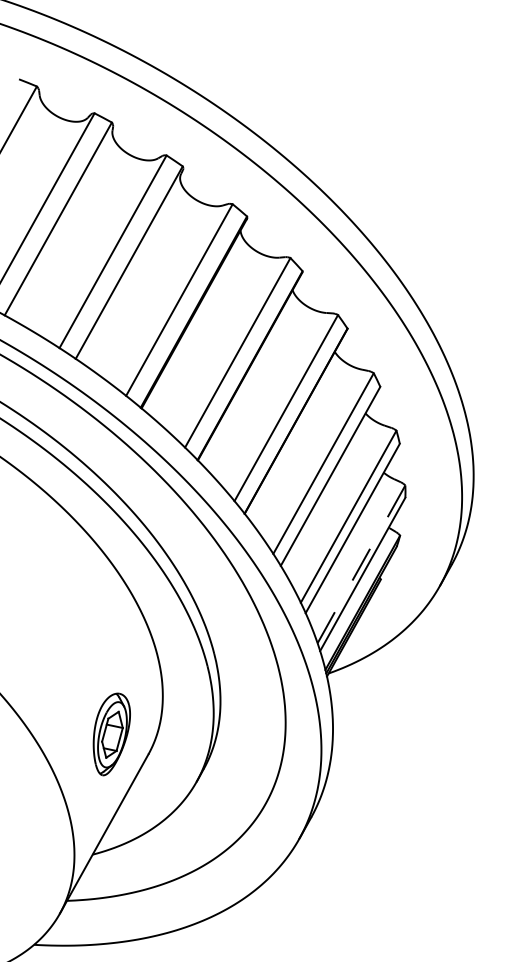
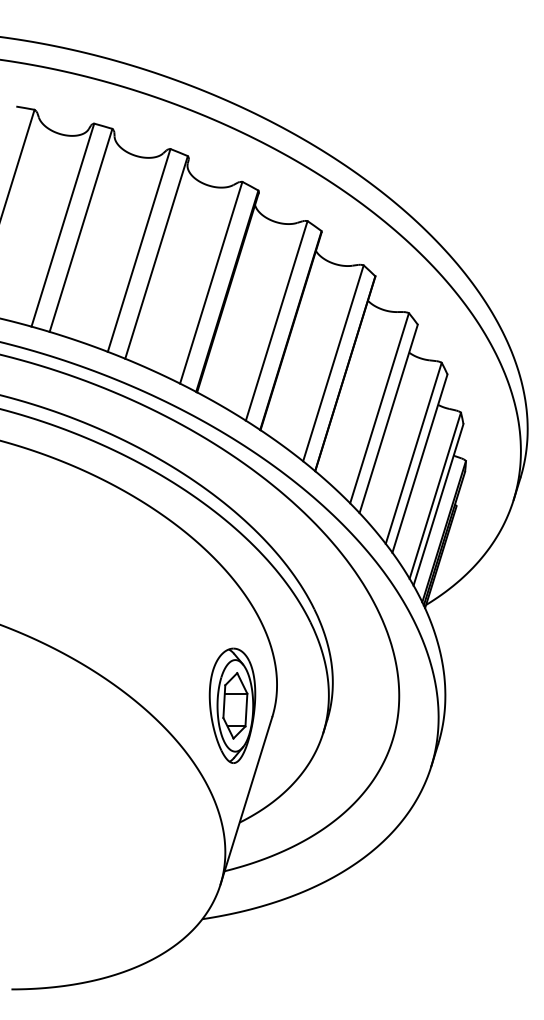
line: (361, 564) -> (435, 495), dashed -> solid
part: (110, 734) -> (232, 705), size x1.43

